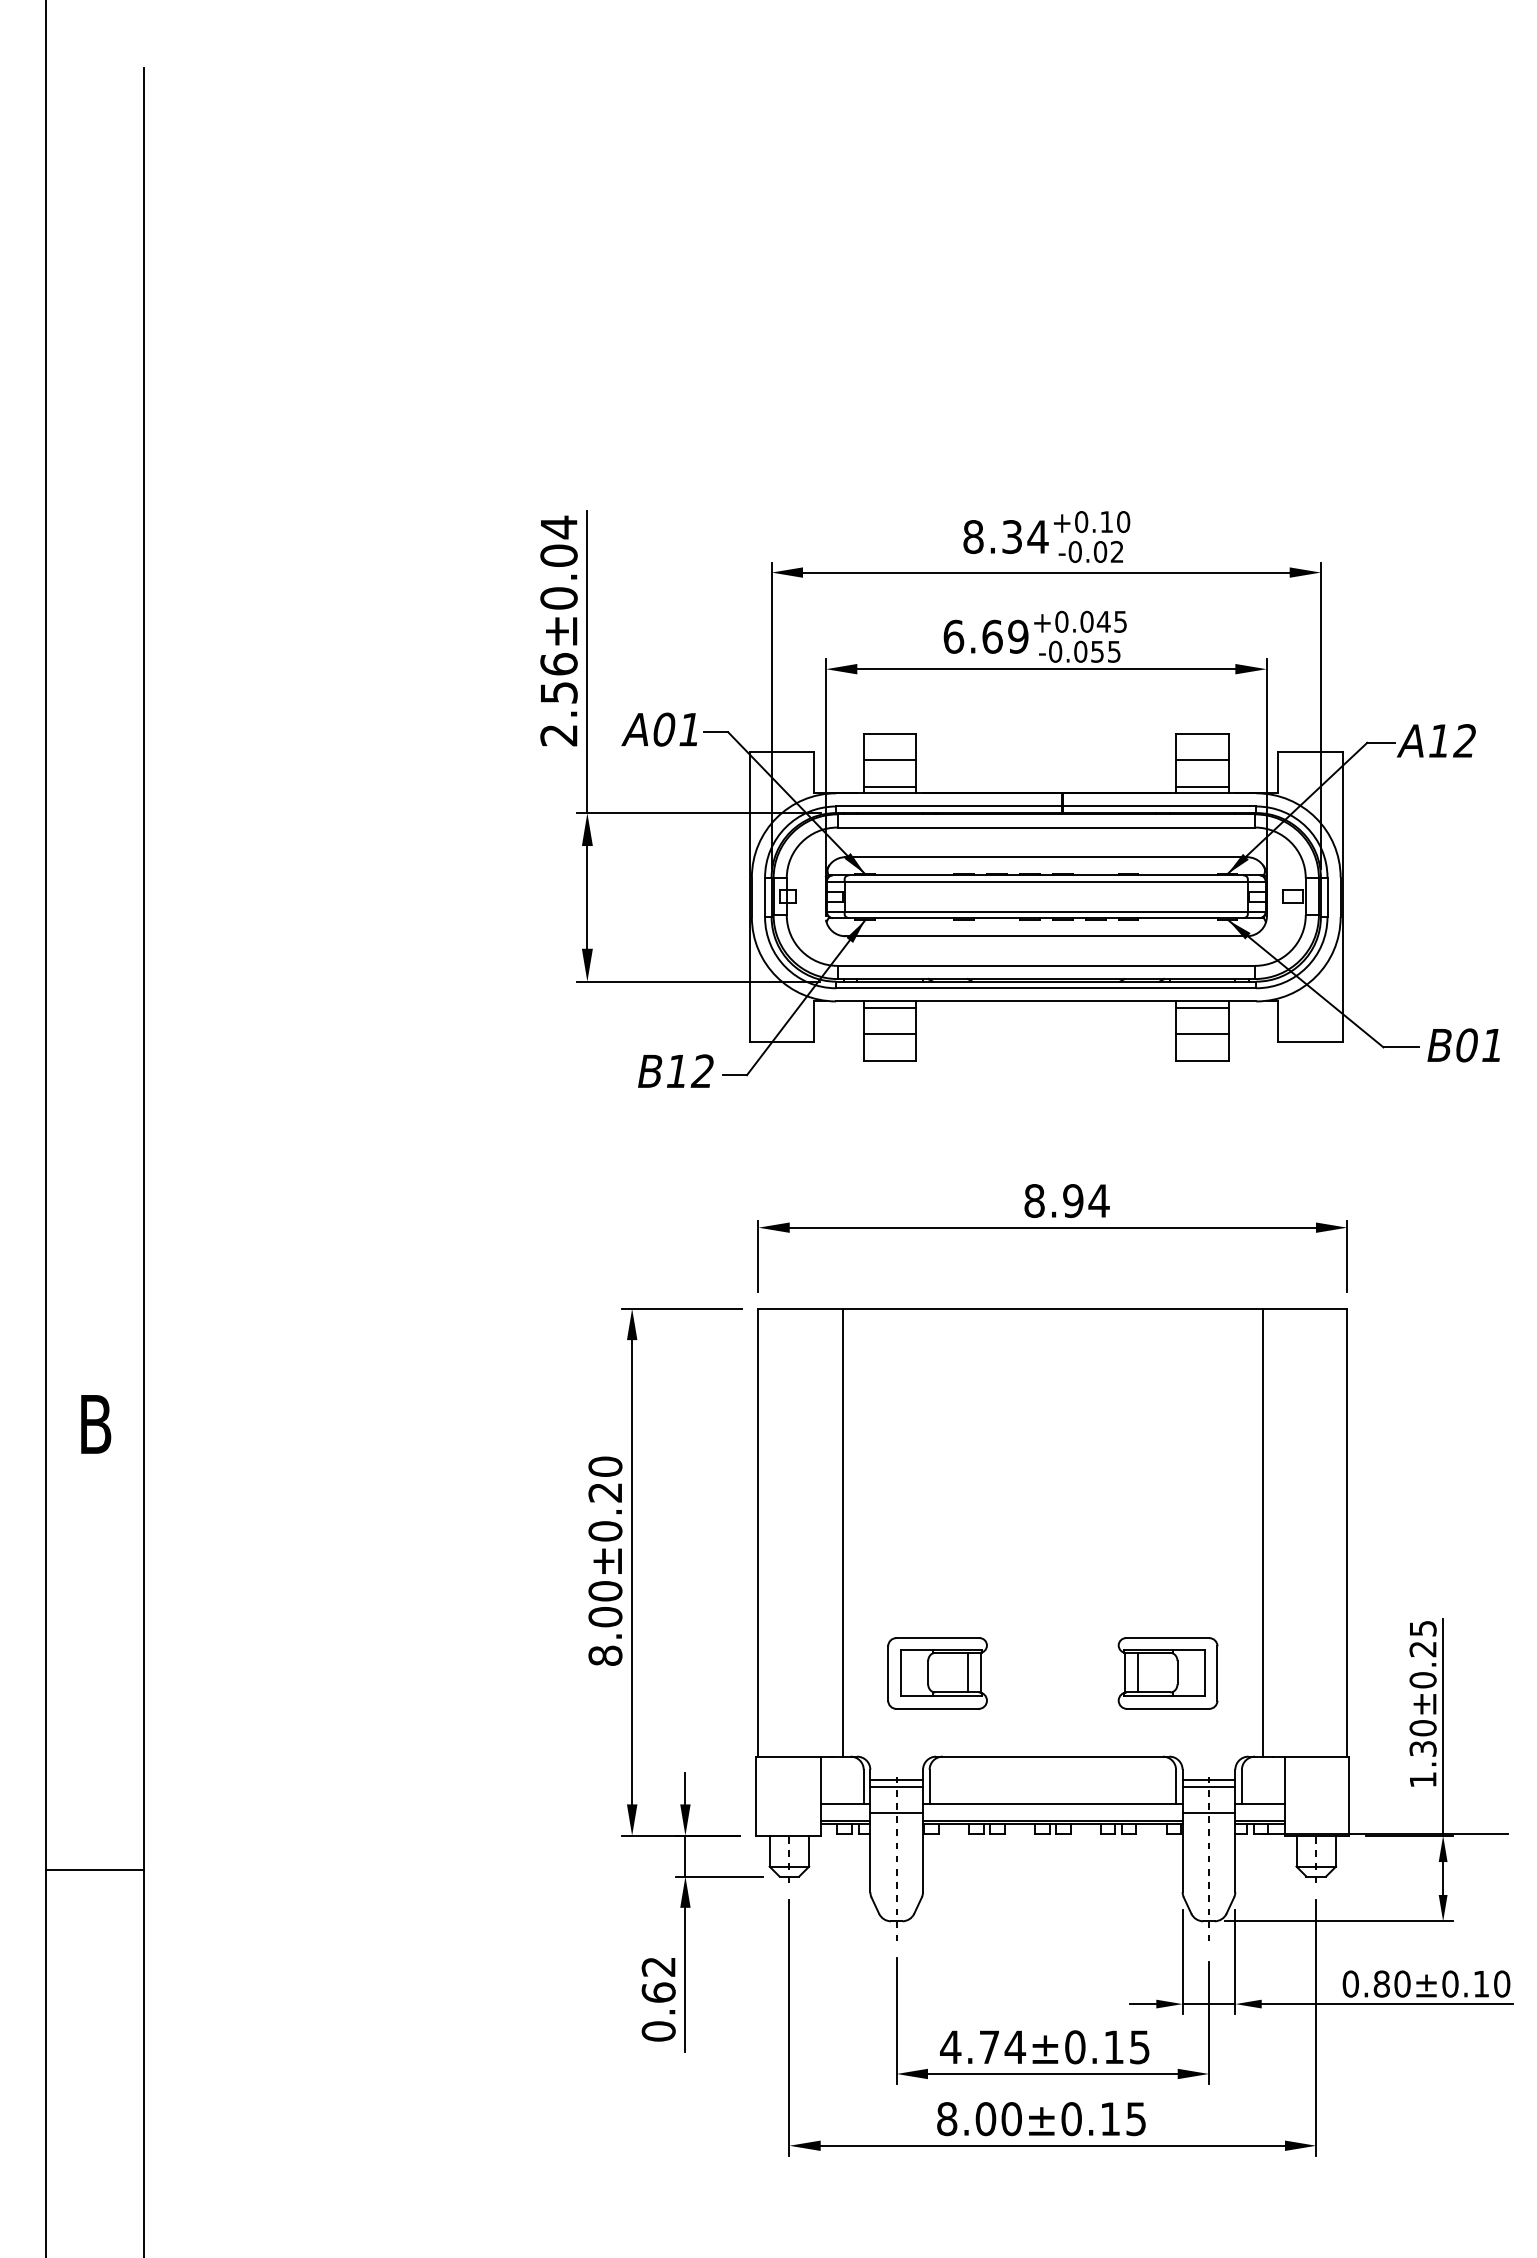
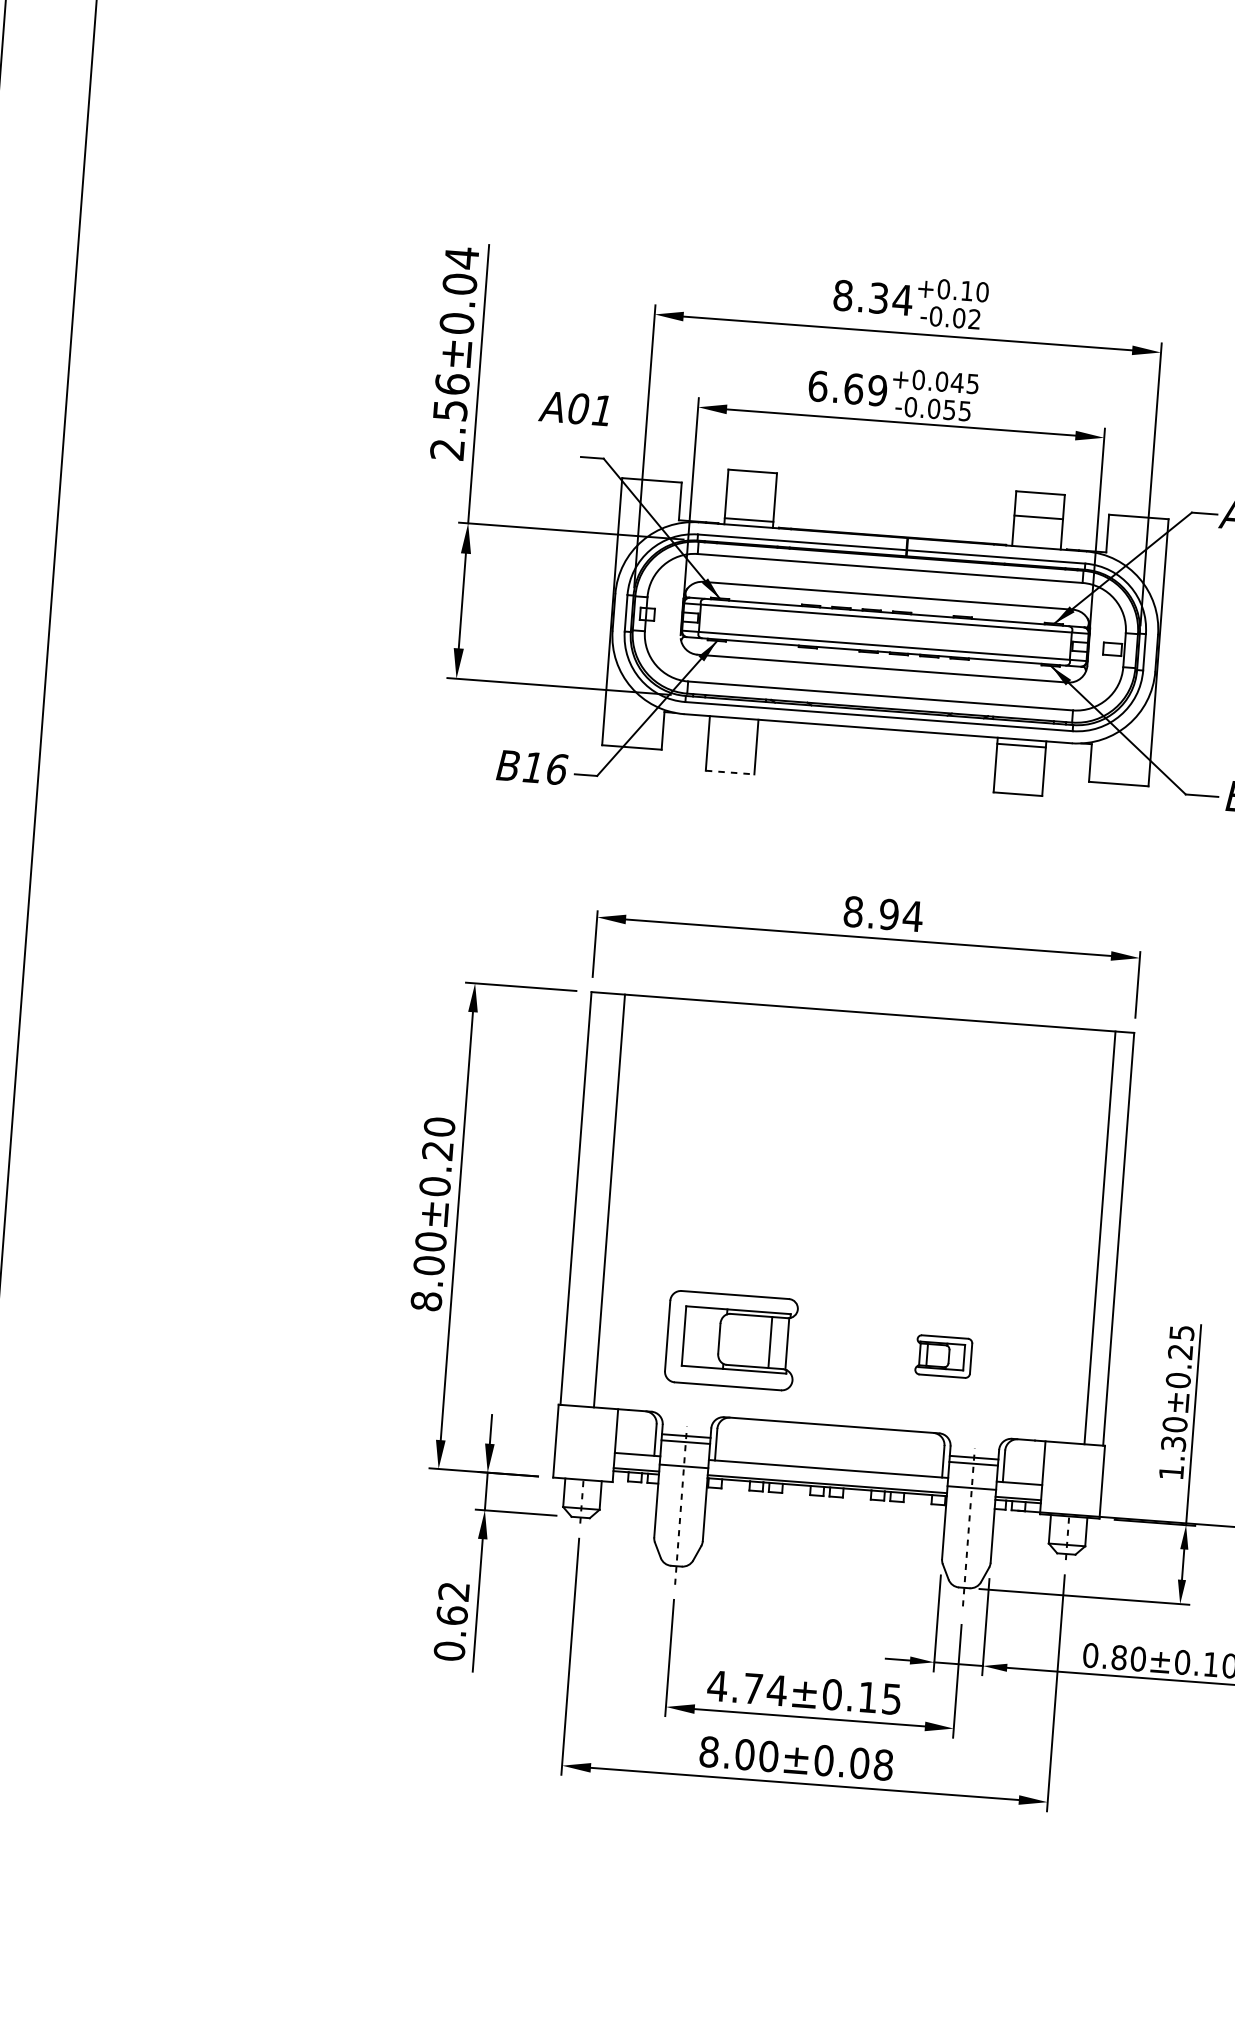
text: (658, 729) -> (573, 408), moved
line: (889, 760) -> (750, 495), removed
line: (1202, 786) -> (1037, 541), removed
line: (889, 1008) -> (733, 724), removed
line: (889, 1034) -> (731, 748), removed
line: (1202, 1034) -> (1019, 770), removed
line: (890, 1060) -> (730, 772), solid -> dashed
text: (702, 1071) -> (556, 769), B12 -> B16
line: (842, 1532) -> (609, 1200), moved
line: (1262, 1532) -> (1099, 1237), moved
part: (937, 1673) -> (731, 1340), size x1.4
part: (1167, 1673) -> (943, 1356), size x0.6
text: (1123, 2119) -> (871, 1764), 8.00±0.15 -> 8.00±0.08

